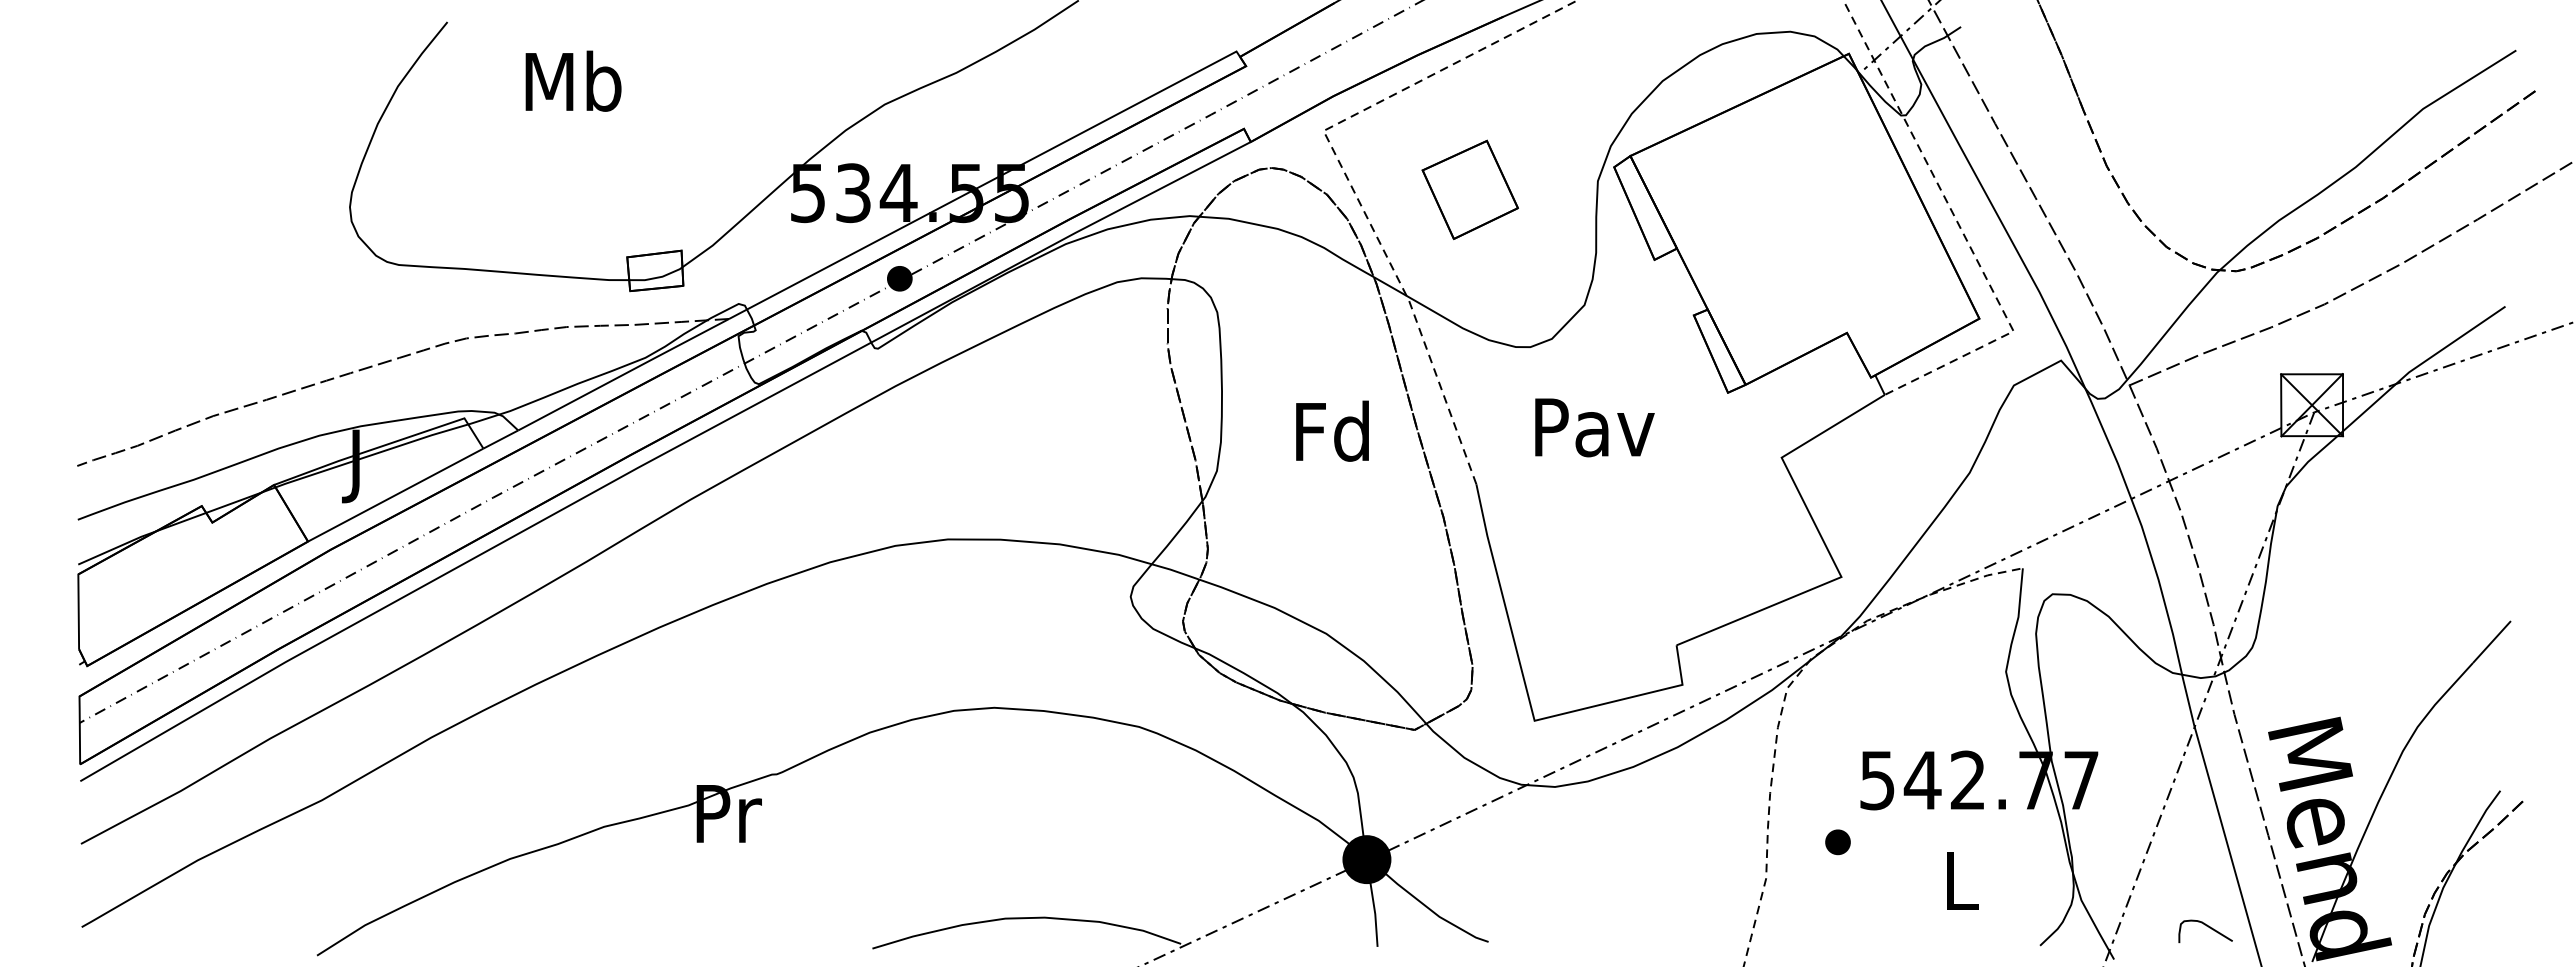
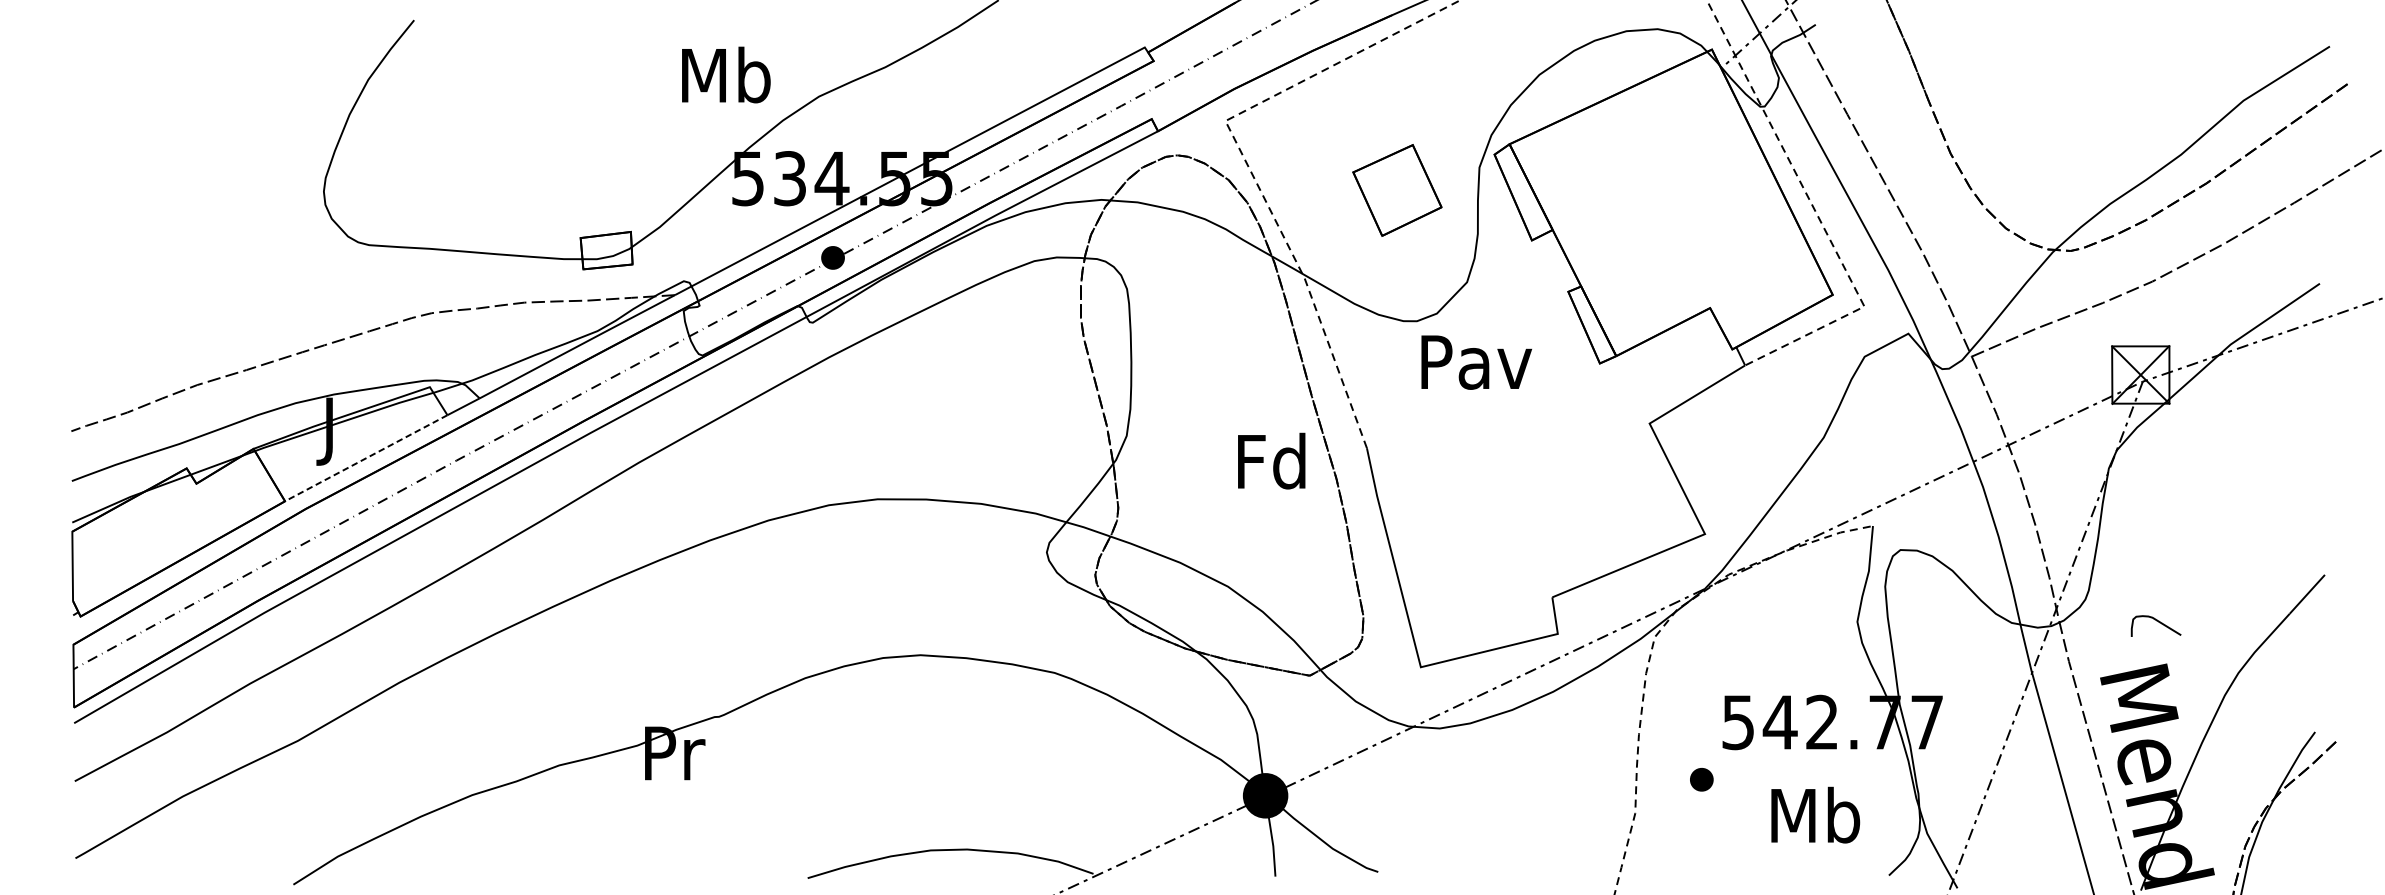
text: (573, 80) -> (726, 74), moved
part: (1469, 189) -> (1396, 190), moved
text: (1594, 427) -> (1476, 362), moved
text: (1332, 430) -> (1271, 460), moved
line: (395, 495) -> (366, 458), solid -> dashed
text: (1960, 880) -> (1815, 815), L -> Mb
curve: (2208, 927) -> (2158, 622), moved

